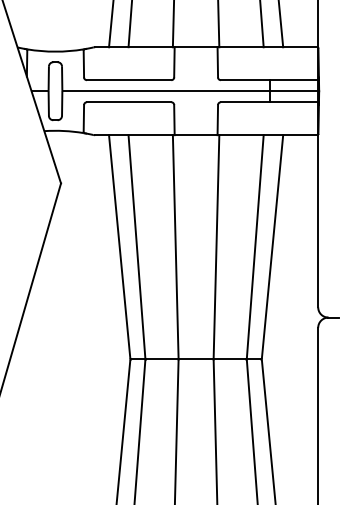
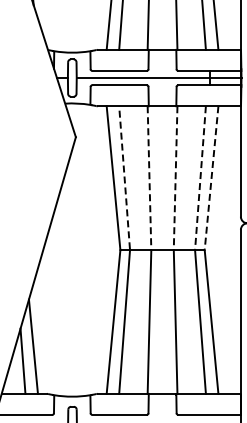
line: (136, 246) -> (124, 177), solid -> dashed
line: (175, 246) -> (149, 177), solid -> dashed
line: (216, 246) -> (175, 177), solid -> dashed
line: (255, 246) -> (200, 177), solid -> dashed
line: (272, 246) -> (211, 177), solid -> dashed

